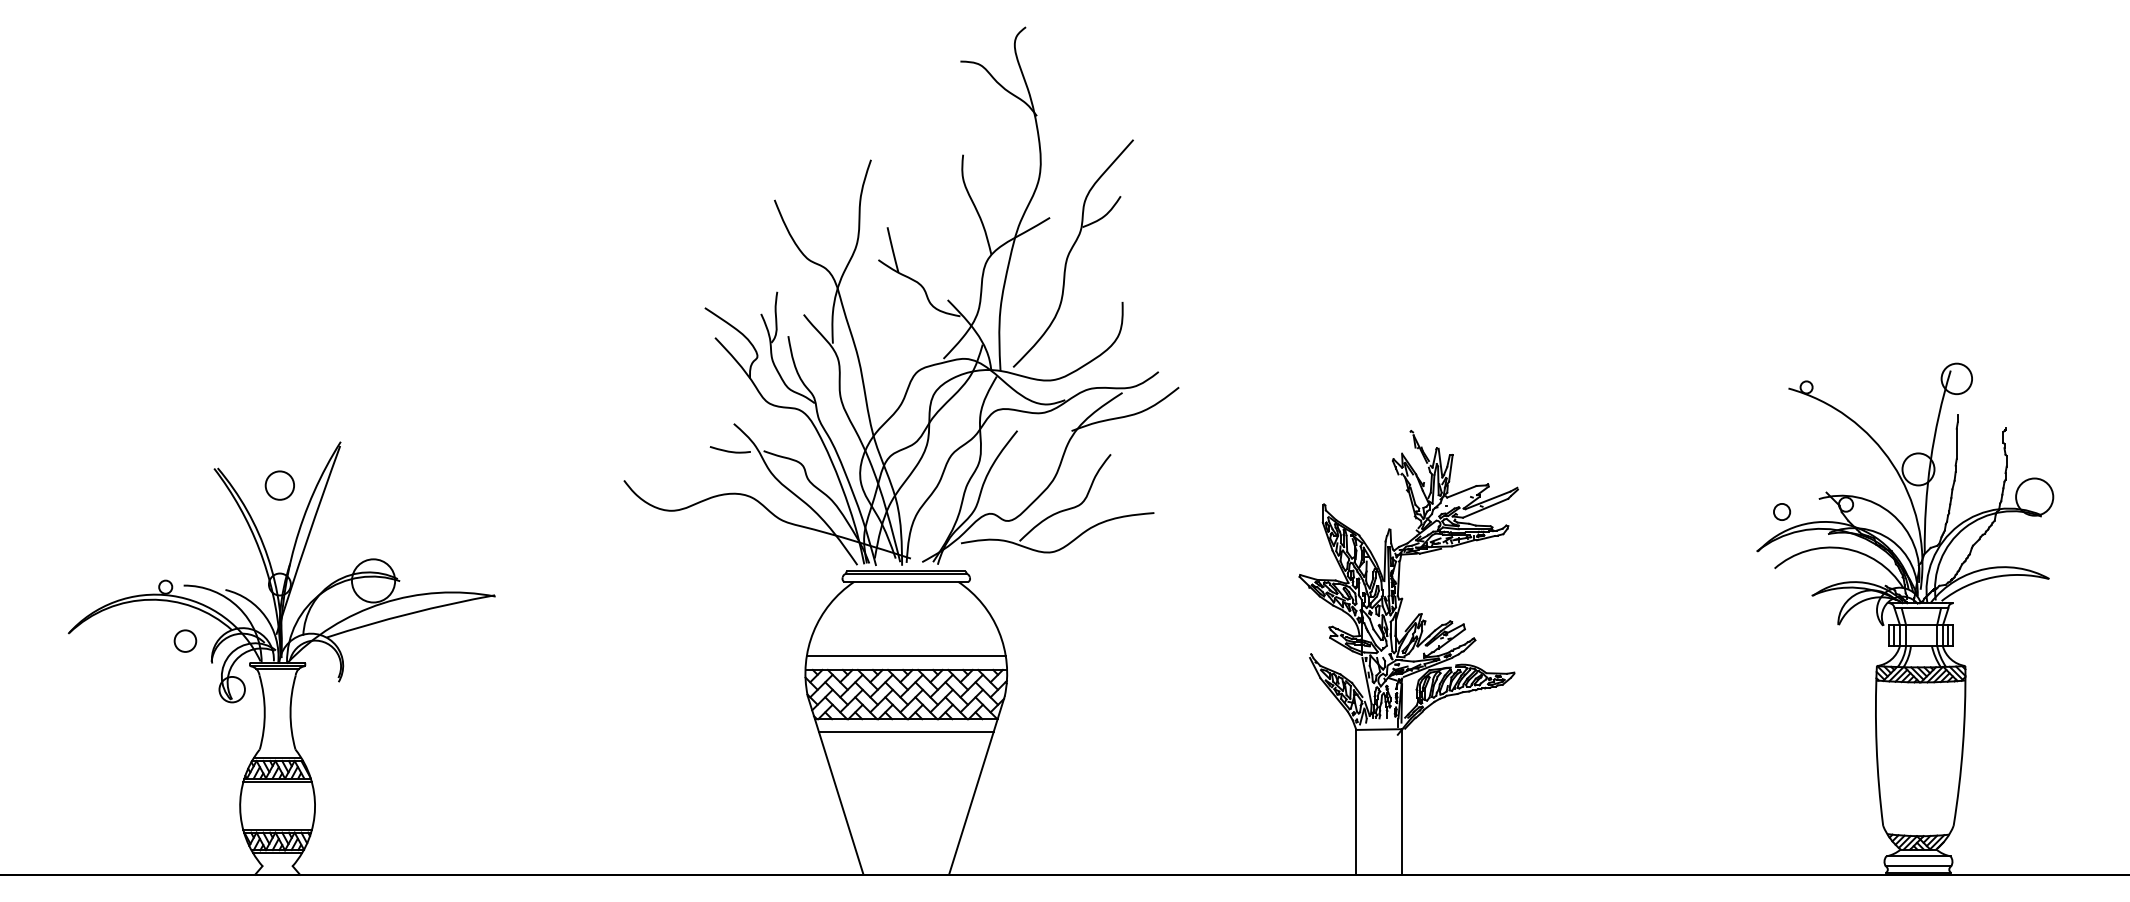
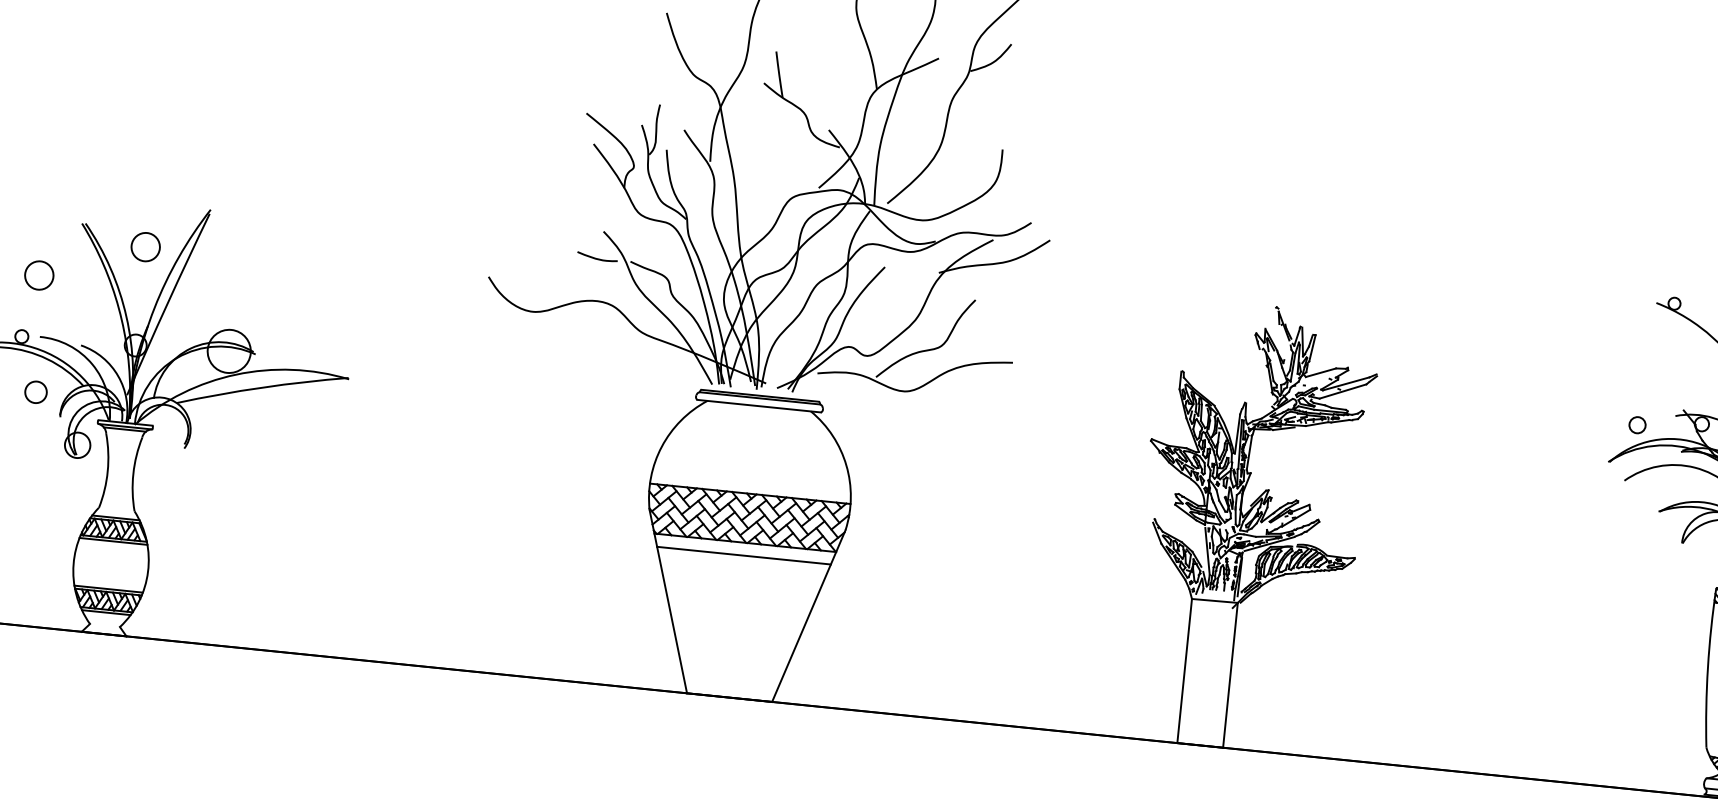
circle: (176, 524) -> (38, 275), added
line: (905, 655) -> (750, 479), removed

